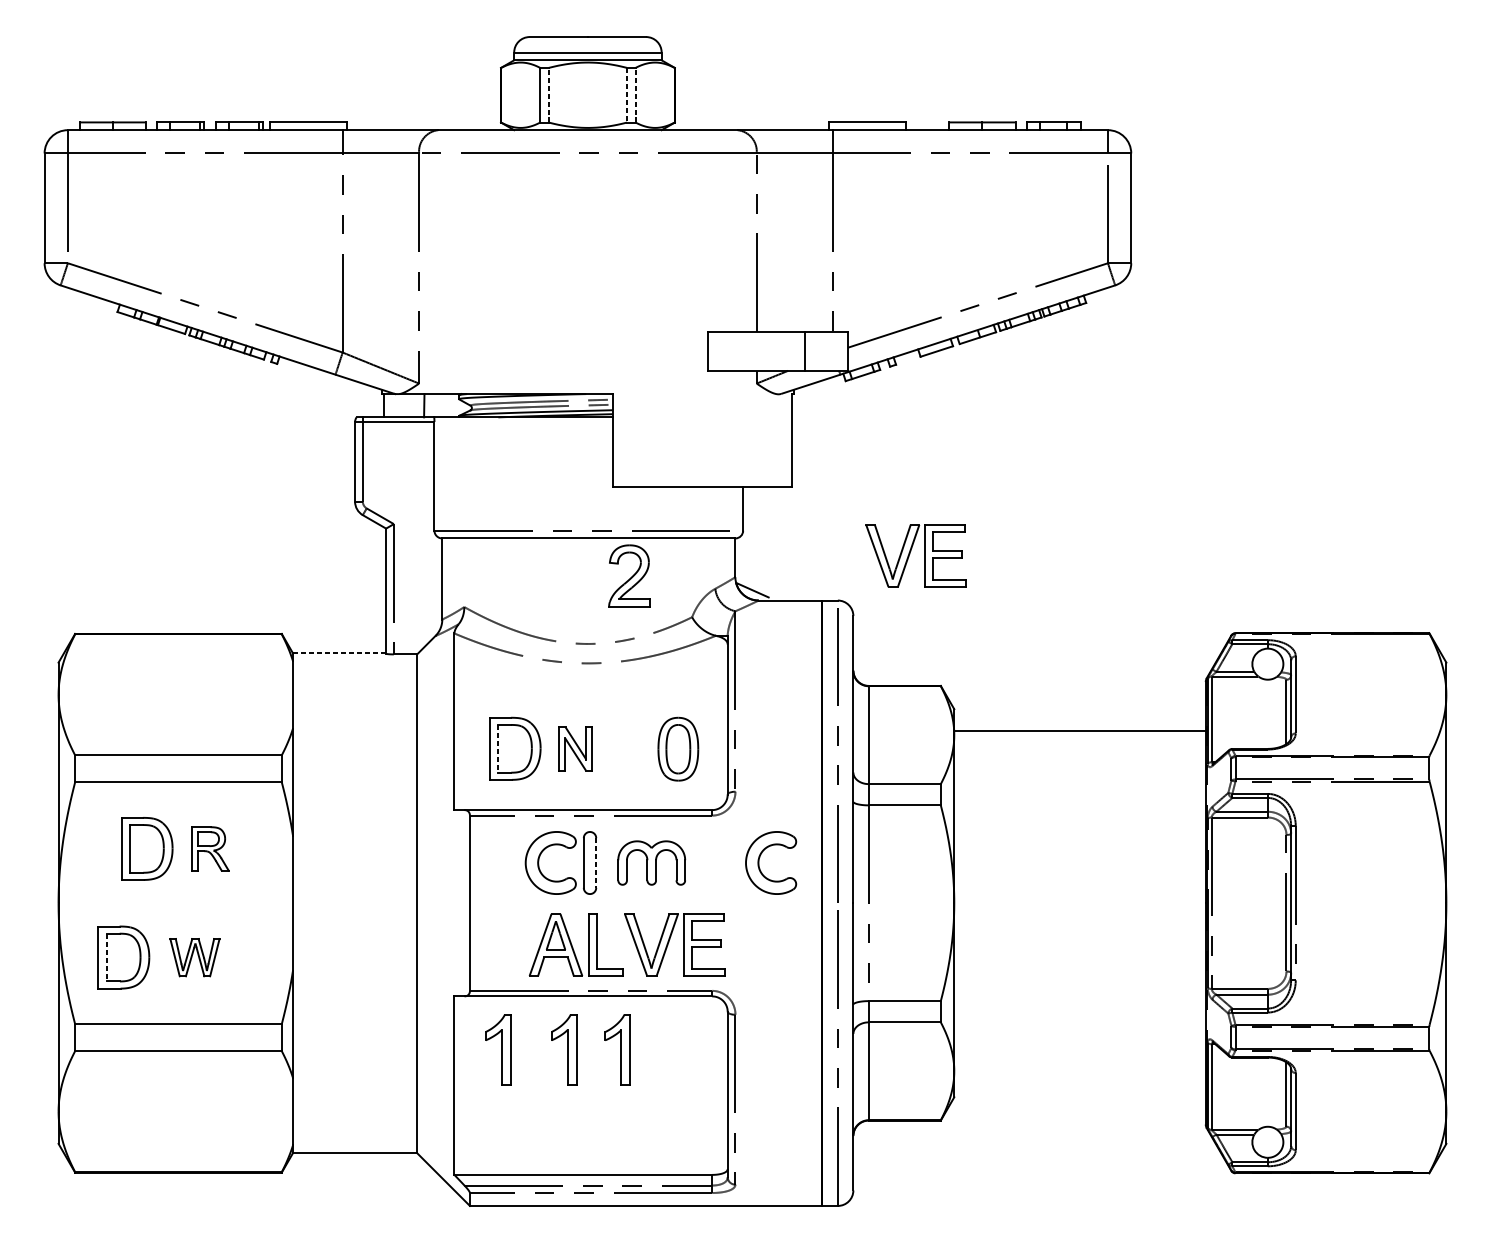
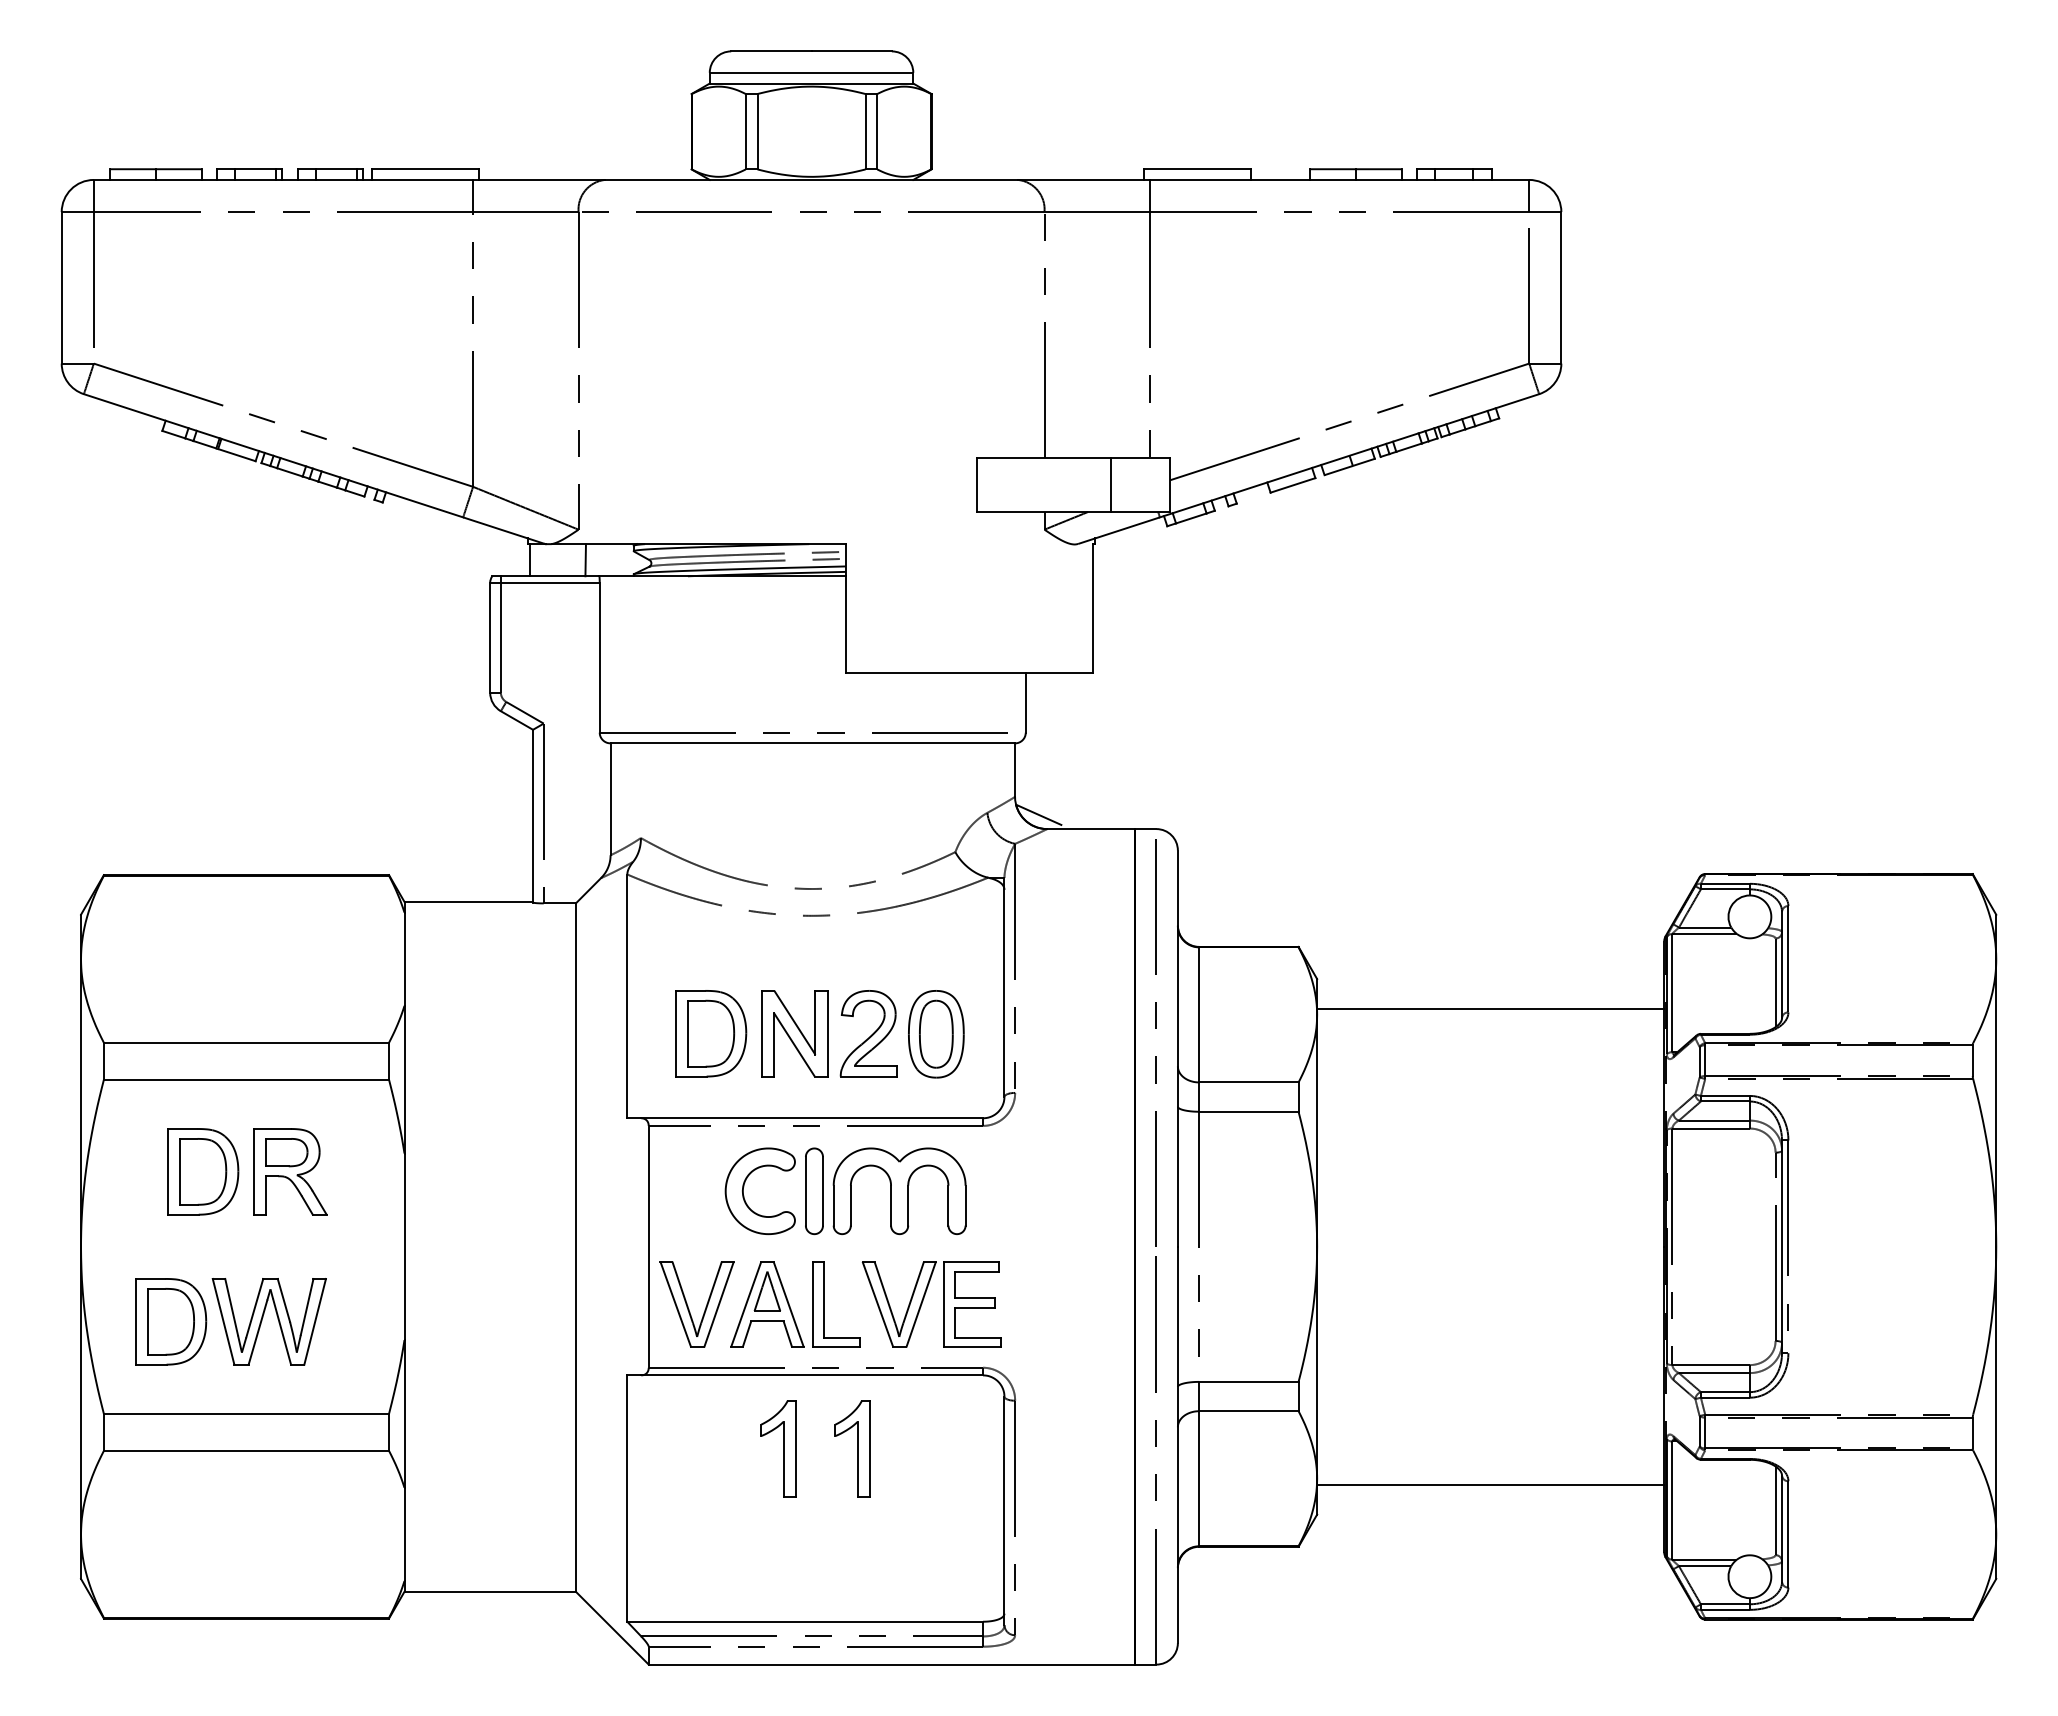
line: (548, 95) -> (757, 131), dashed -> solid
line: (627, 95) -> (865, 131), dashed -> solid
line: (635, 95) -> (877, 131), dashed -> solid
part: (910, 553) -> (1256, 764), removed
part: (629, 576) -> (868, 1033), moved
line: (339, 653) -> (468, 901), dashed -> solid
line: (498, 748) -> (688, 1033), dashed -> solid
part: (575, 748) -> (794, 1033), size x1.43
part: (210, 848) -> (290, 1171), size x1.43
line: (596, 863) -> (823, 1191), dashed -> solid
part: (651, 863) -> (899, 1191), size x1.43
part: (759, 866) -> (1048, 1195), removed
part: (498, 946) -> (688, 1306), added
line: (106, 957) -> (147, 1321), dashed -> solid
part: (194, 957) -> (268, 1321), size x1.67
part: (498, 1049) -> (687, 1448), removed
line: (1079, 1075) -> (1490, 1484), added

